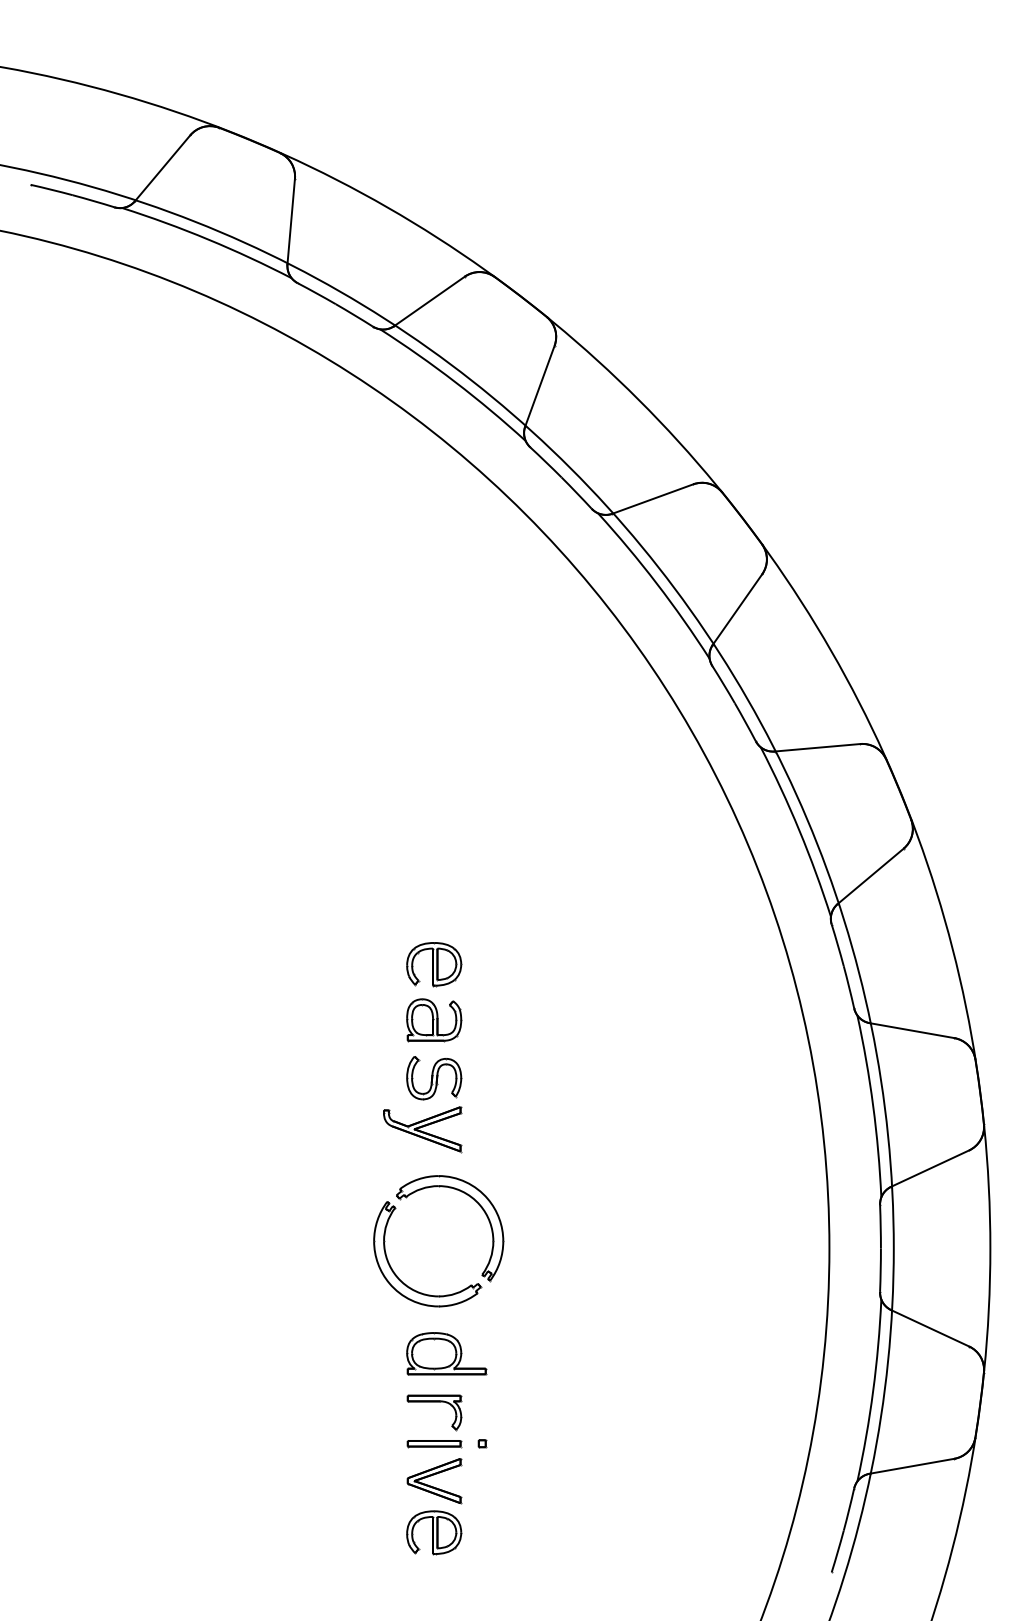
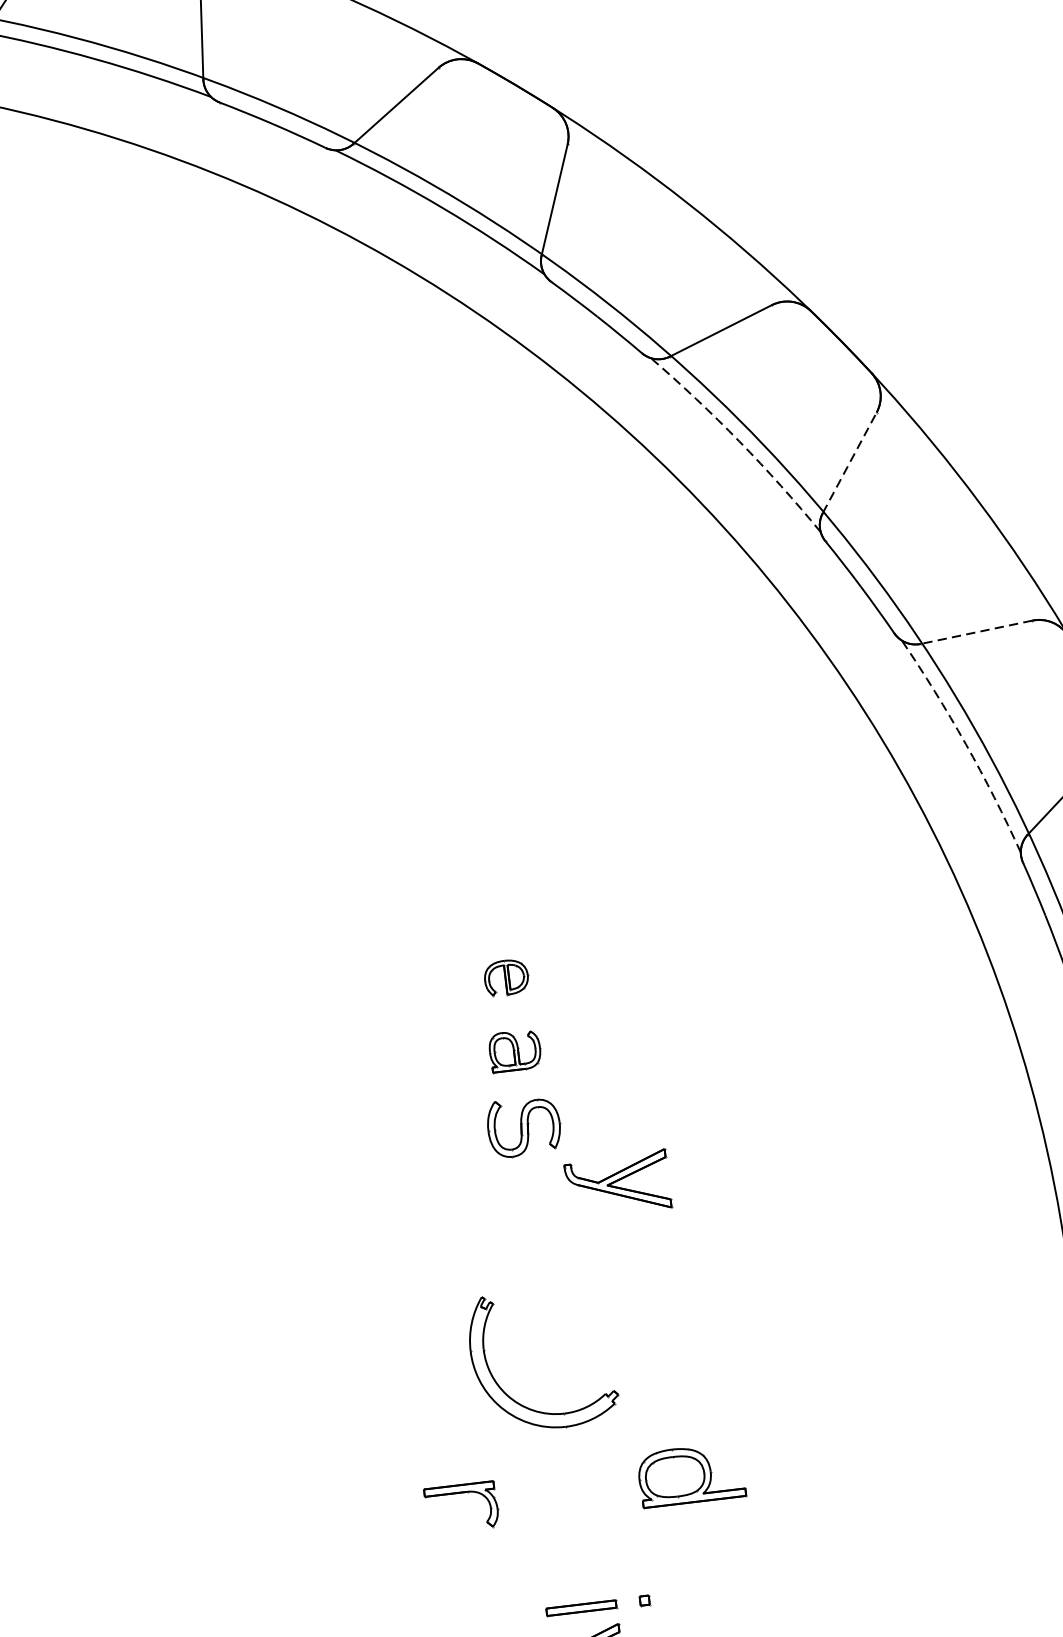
arc: (656, 583) -> (738, 441), solid -> dashed
line: (737, 609) -> (849, 462), solid -> dashed
line: (816, 747) -> (975, 632), solid -> dashed
arc: (799, 830) -> (965, 743), solid -> dashed
part: (434, 964) -> (506, 977), size x0.6
part: (434, 1020) -> (515, 1051), size x0.7
part: (422, 1129) -> (618, 1184), moved
part: (472, 1199) -> (593, 1280), removed
part: (446, 1353) -> (691, 1474), moved
part: (434, 1402) -> (460, 1494), moved

